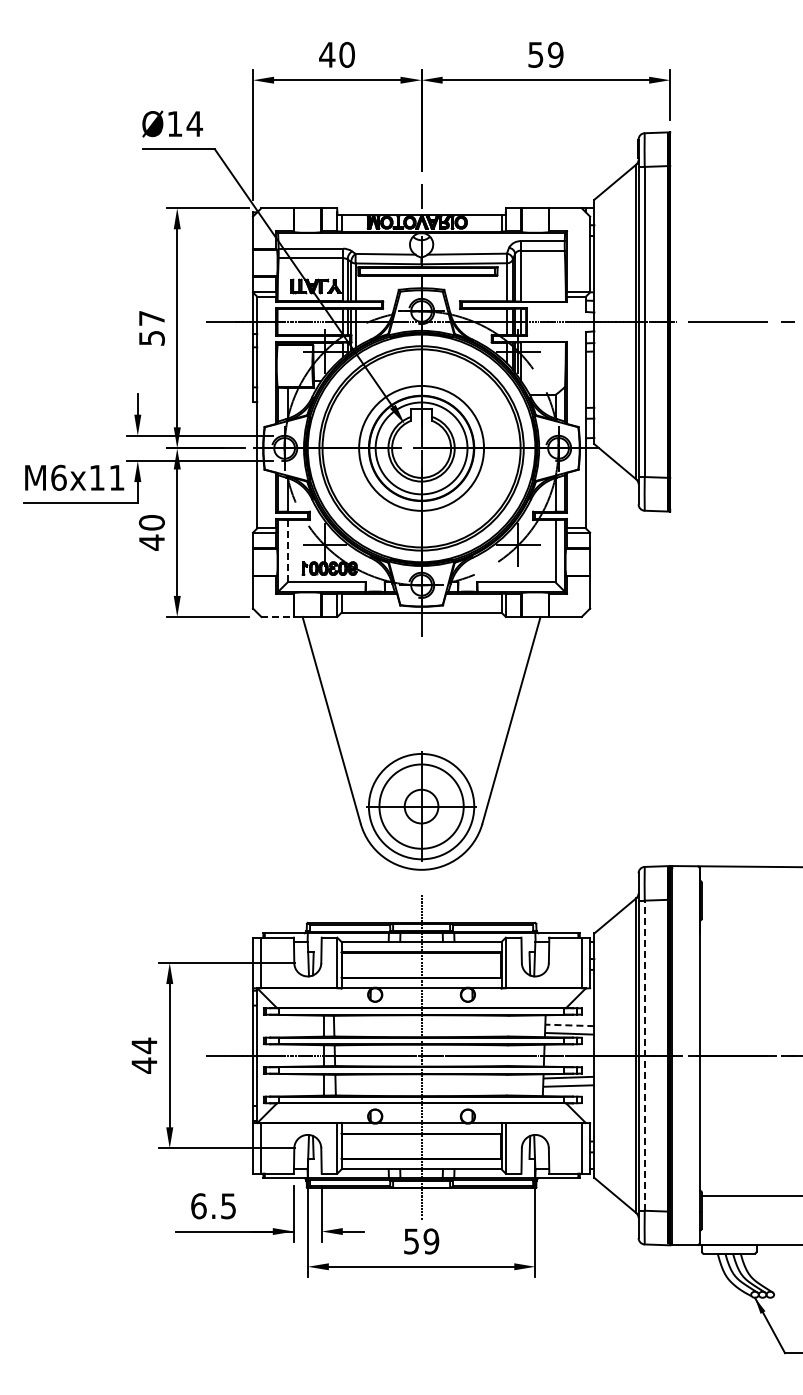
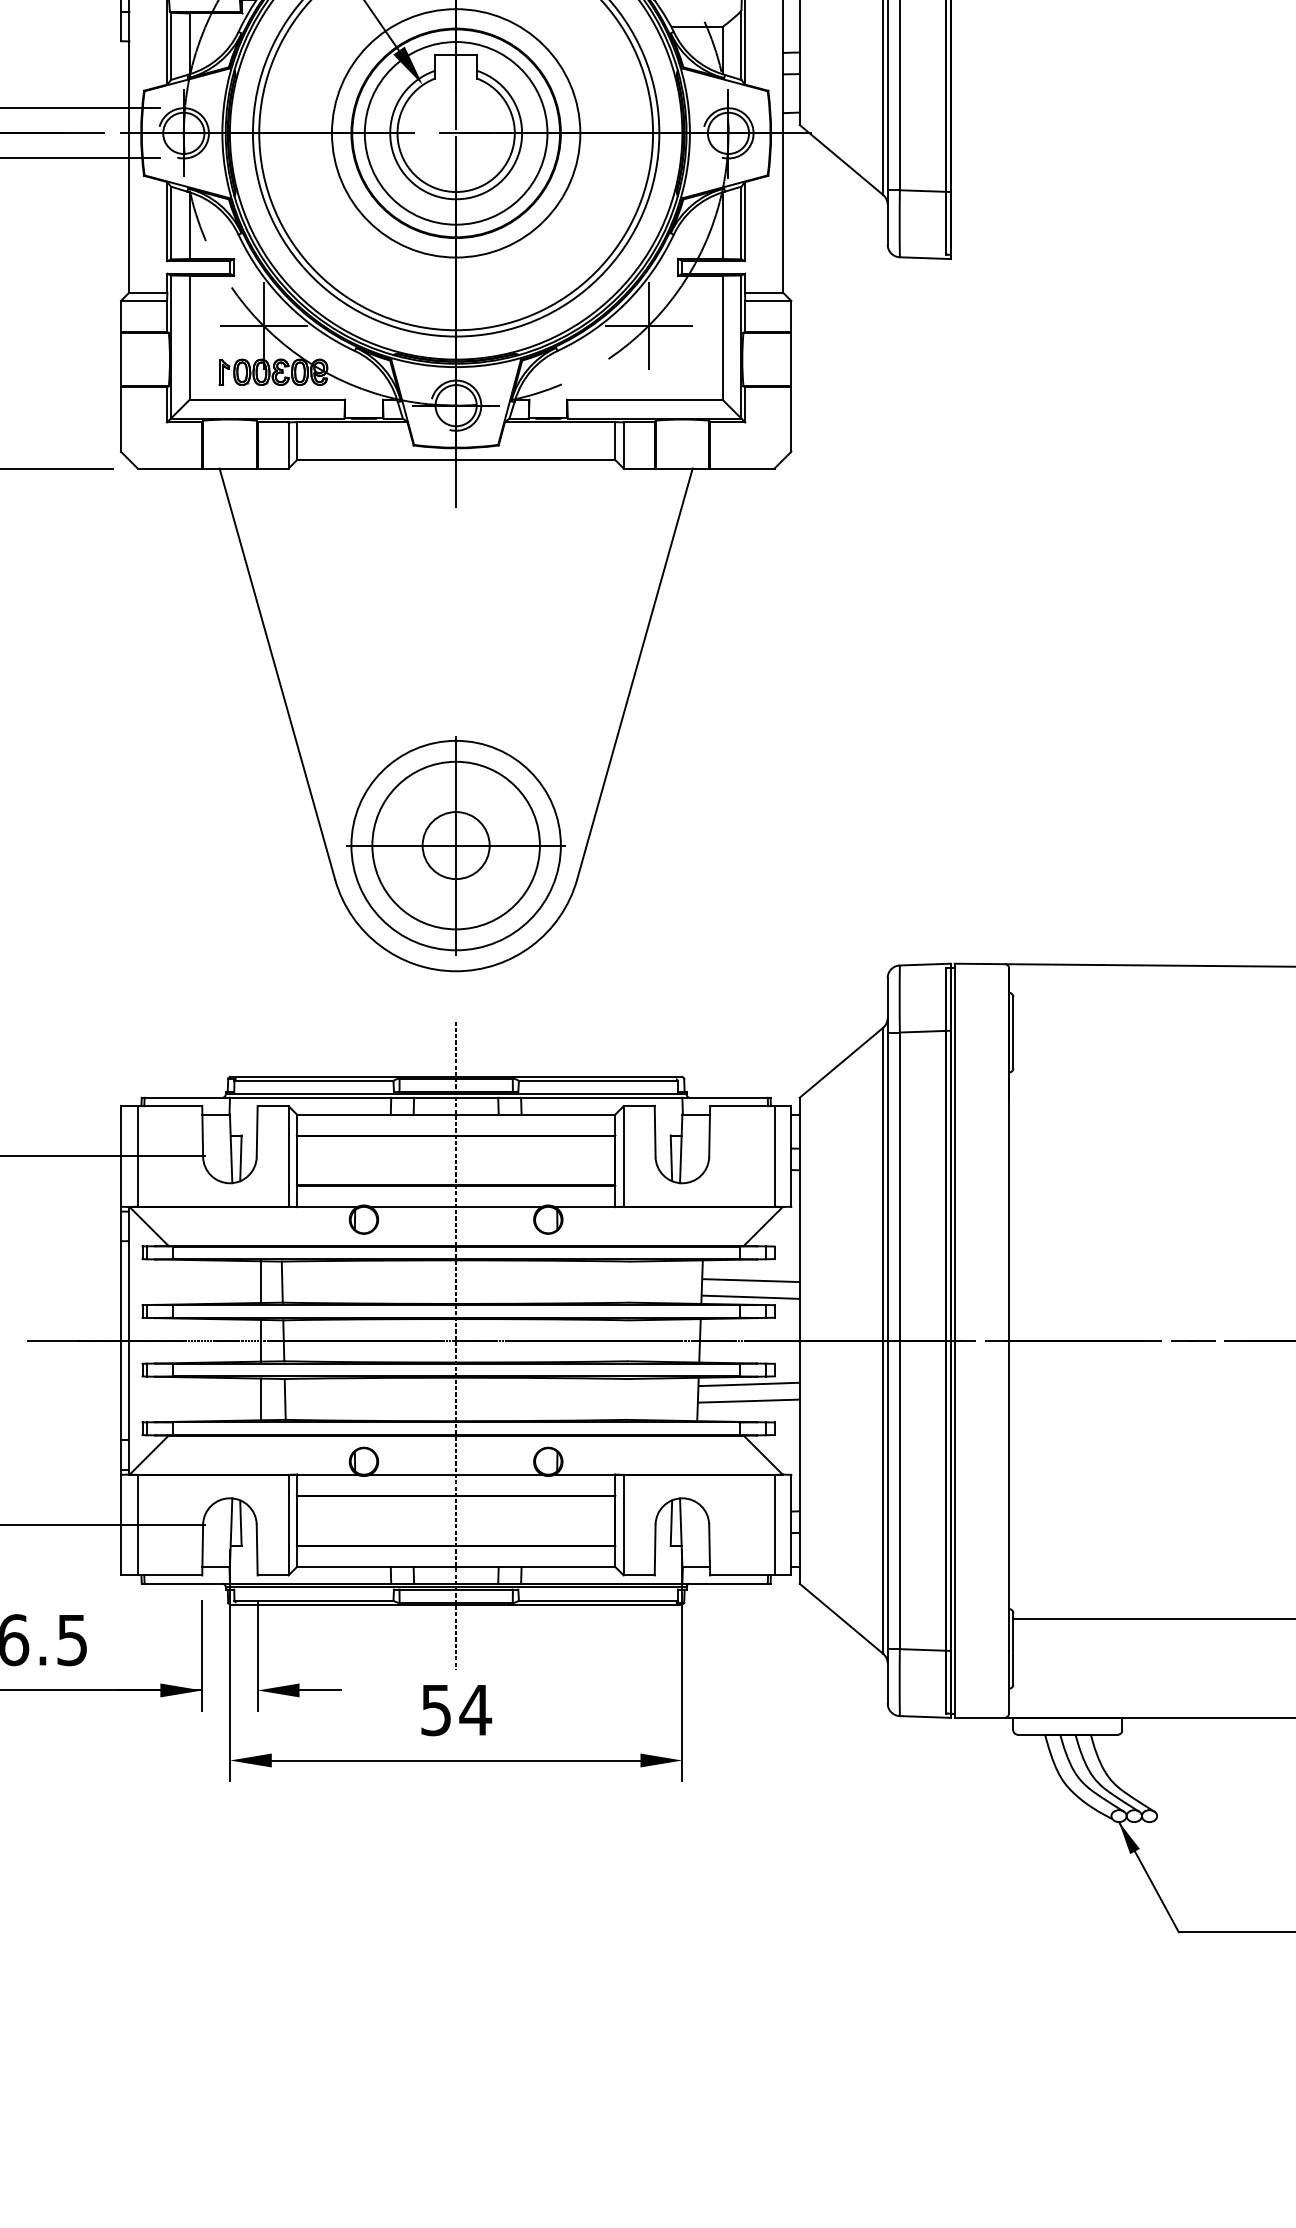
line: (287, 551) -> (189, 338), dashed -> solid
line: (278, 616) -> (171, 467), dashed -> solid
line: (568, 1025) -> (748, 1280), dashed -> solid
line: (644, 1055) -> (899, 1340), dashed -> solid
text: (431, 1241) -> (475, 1710), 59 -> 54

